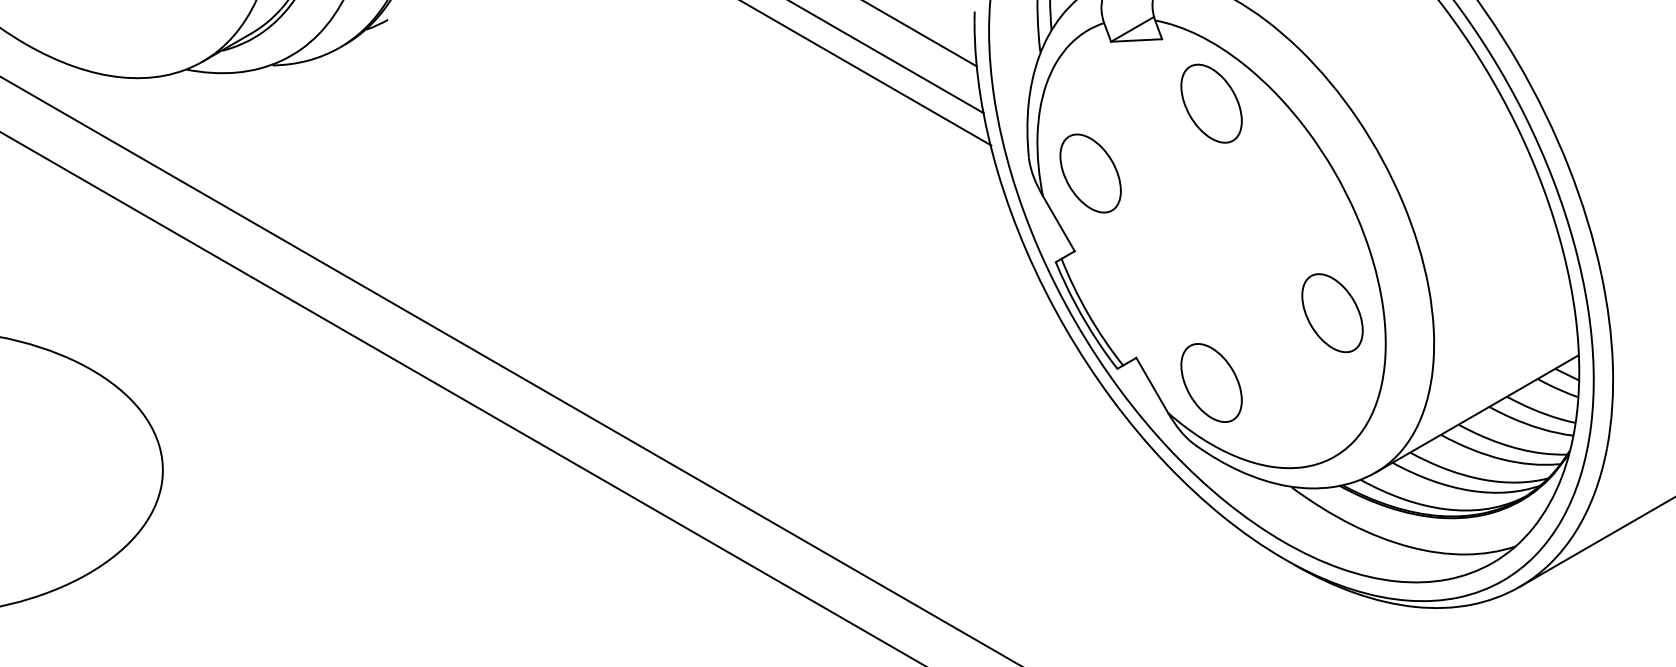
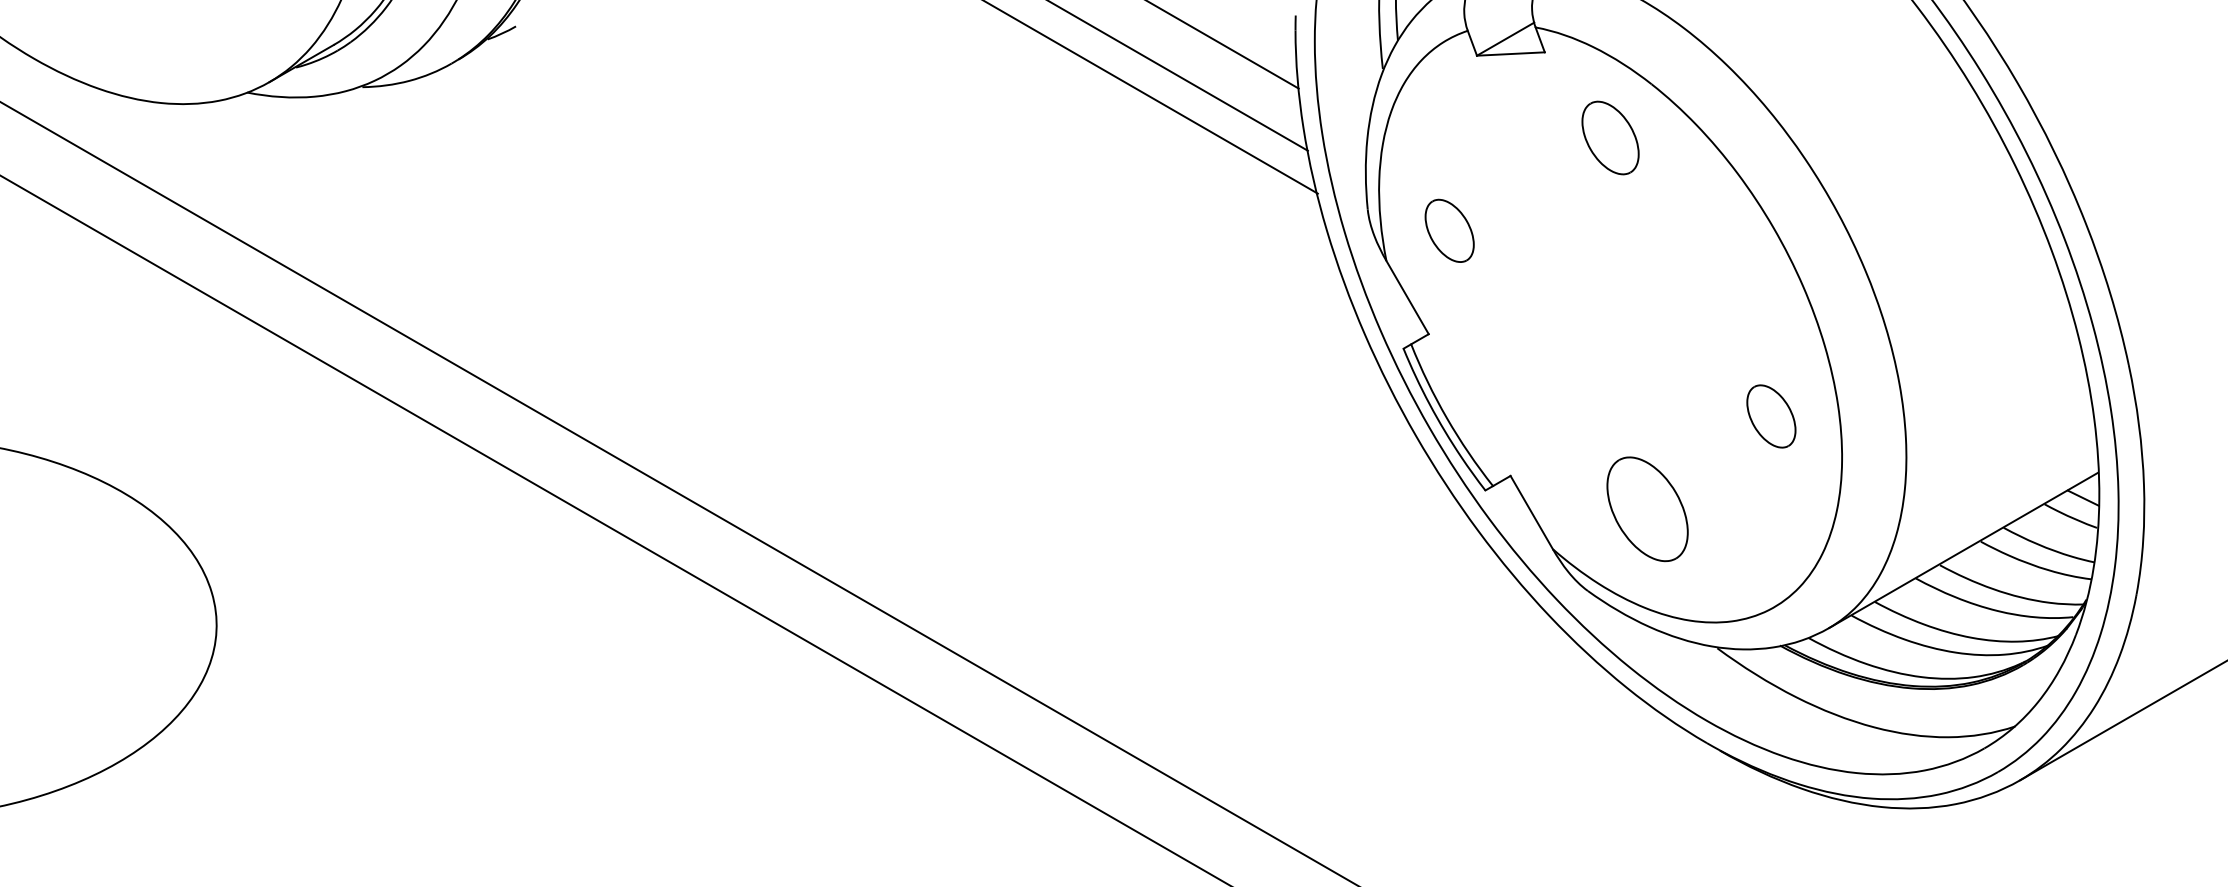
part: (1211, 103) -> (1610, 137), size x0.7
part: (1090, 173) -> (1449, 230), size x0.6
part: (1332, 313) -> (1771, 416), size x0.6
part: (1211, 383) -> (1647, 509), moved

